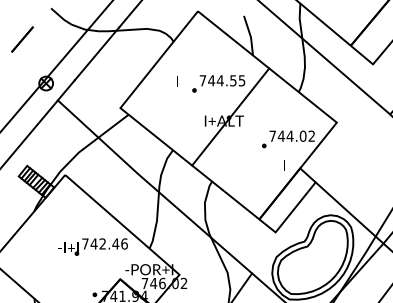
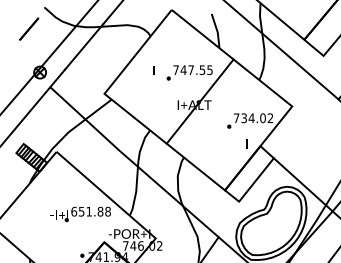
line: (22, 39) -> (29, 29), moved
text: (219, 80) -> (190, 69), 744.55 -> 747.55
text: (280, 135) -> (243, 117), 744.02 -> 734.02
text: (104, 243) -> (90, 211), 742.46 -> 651.88

